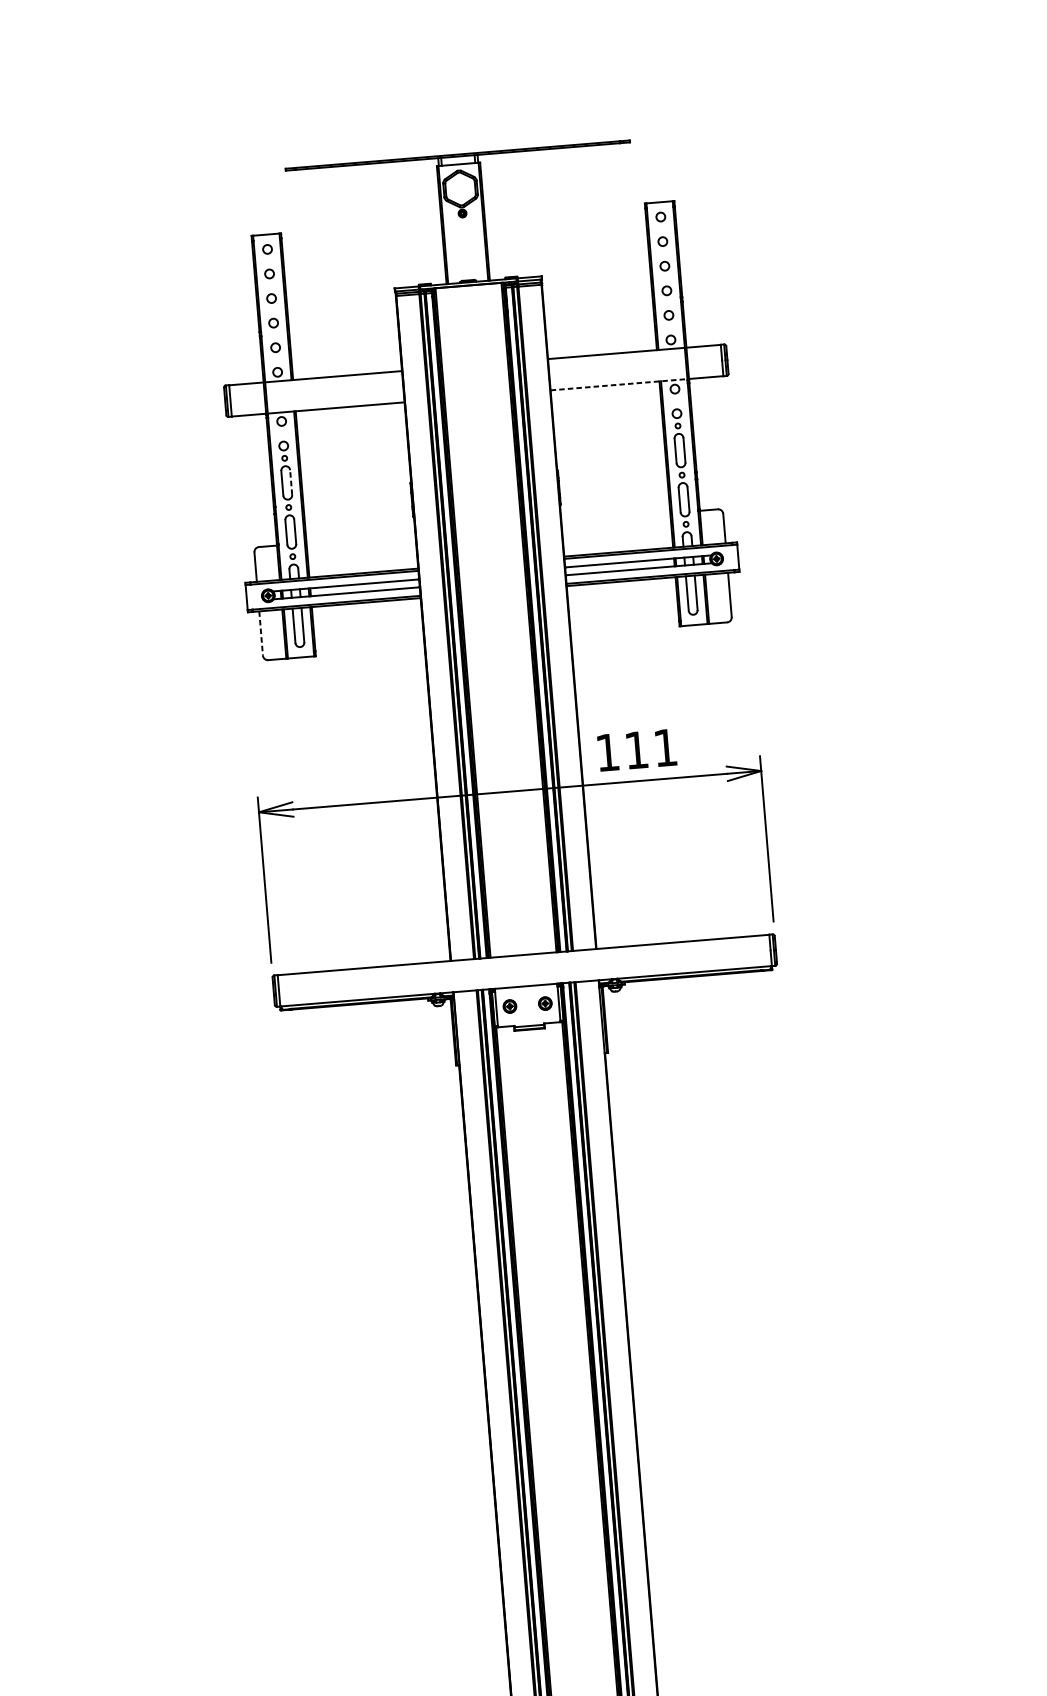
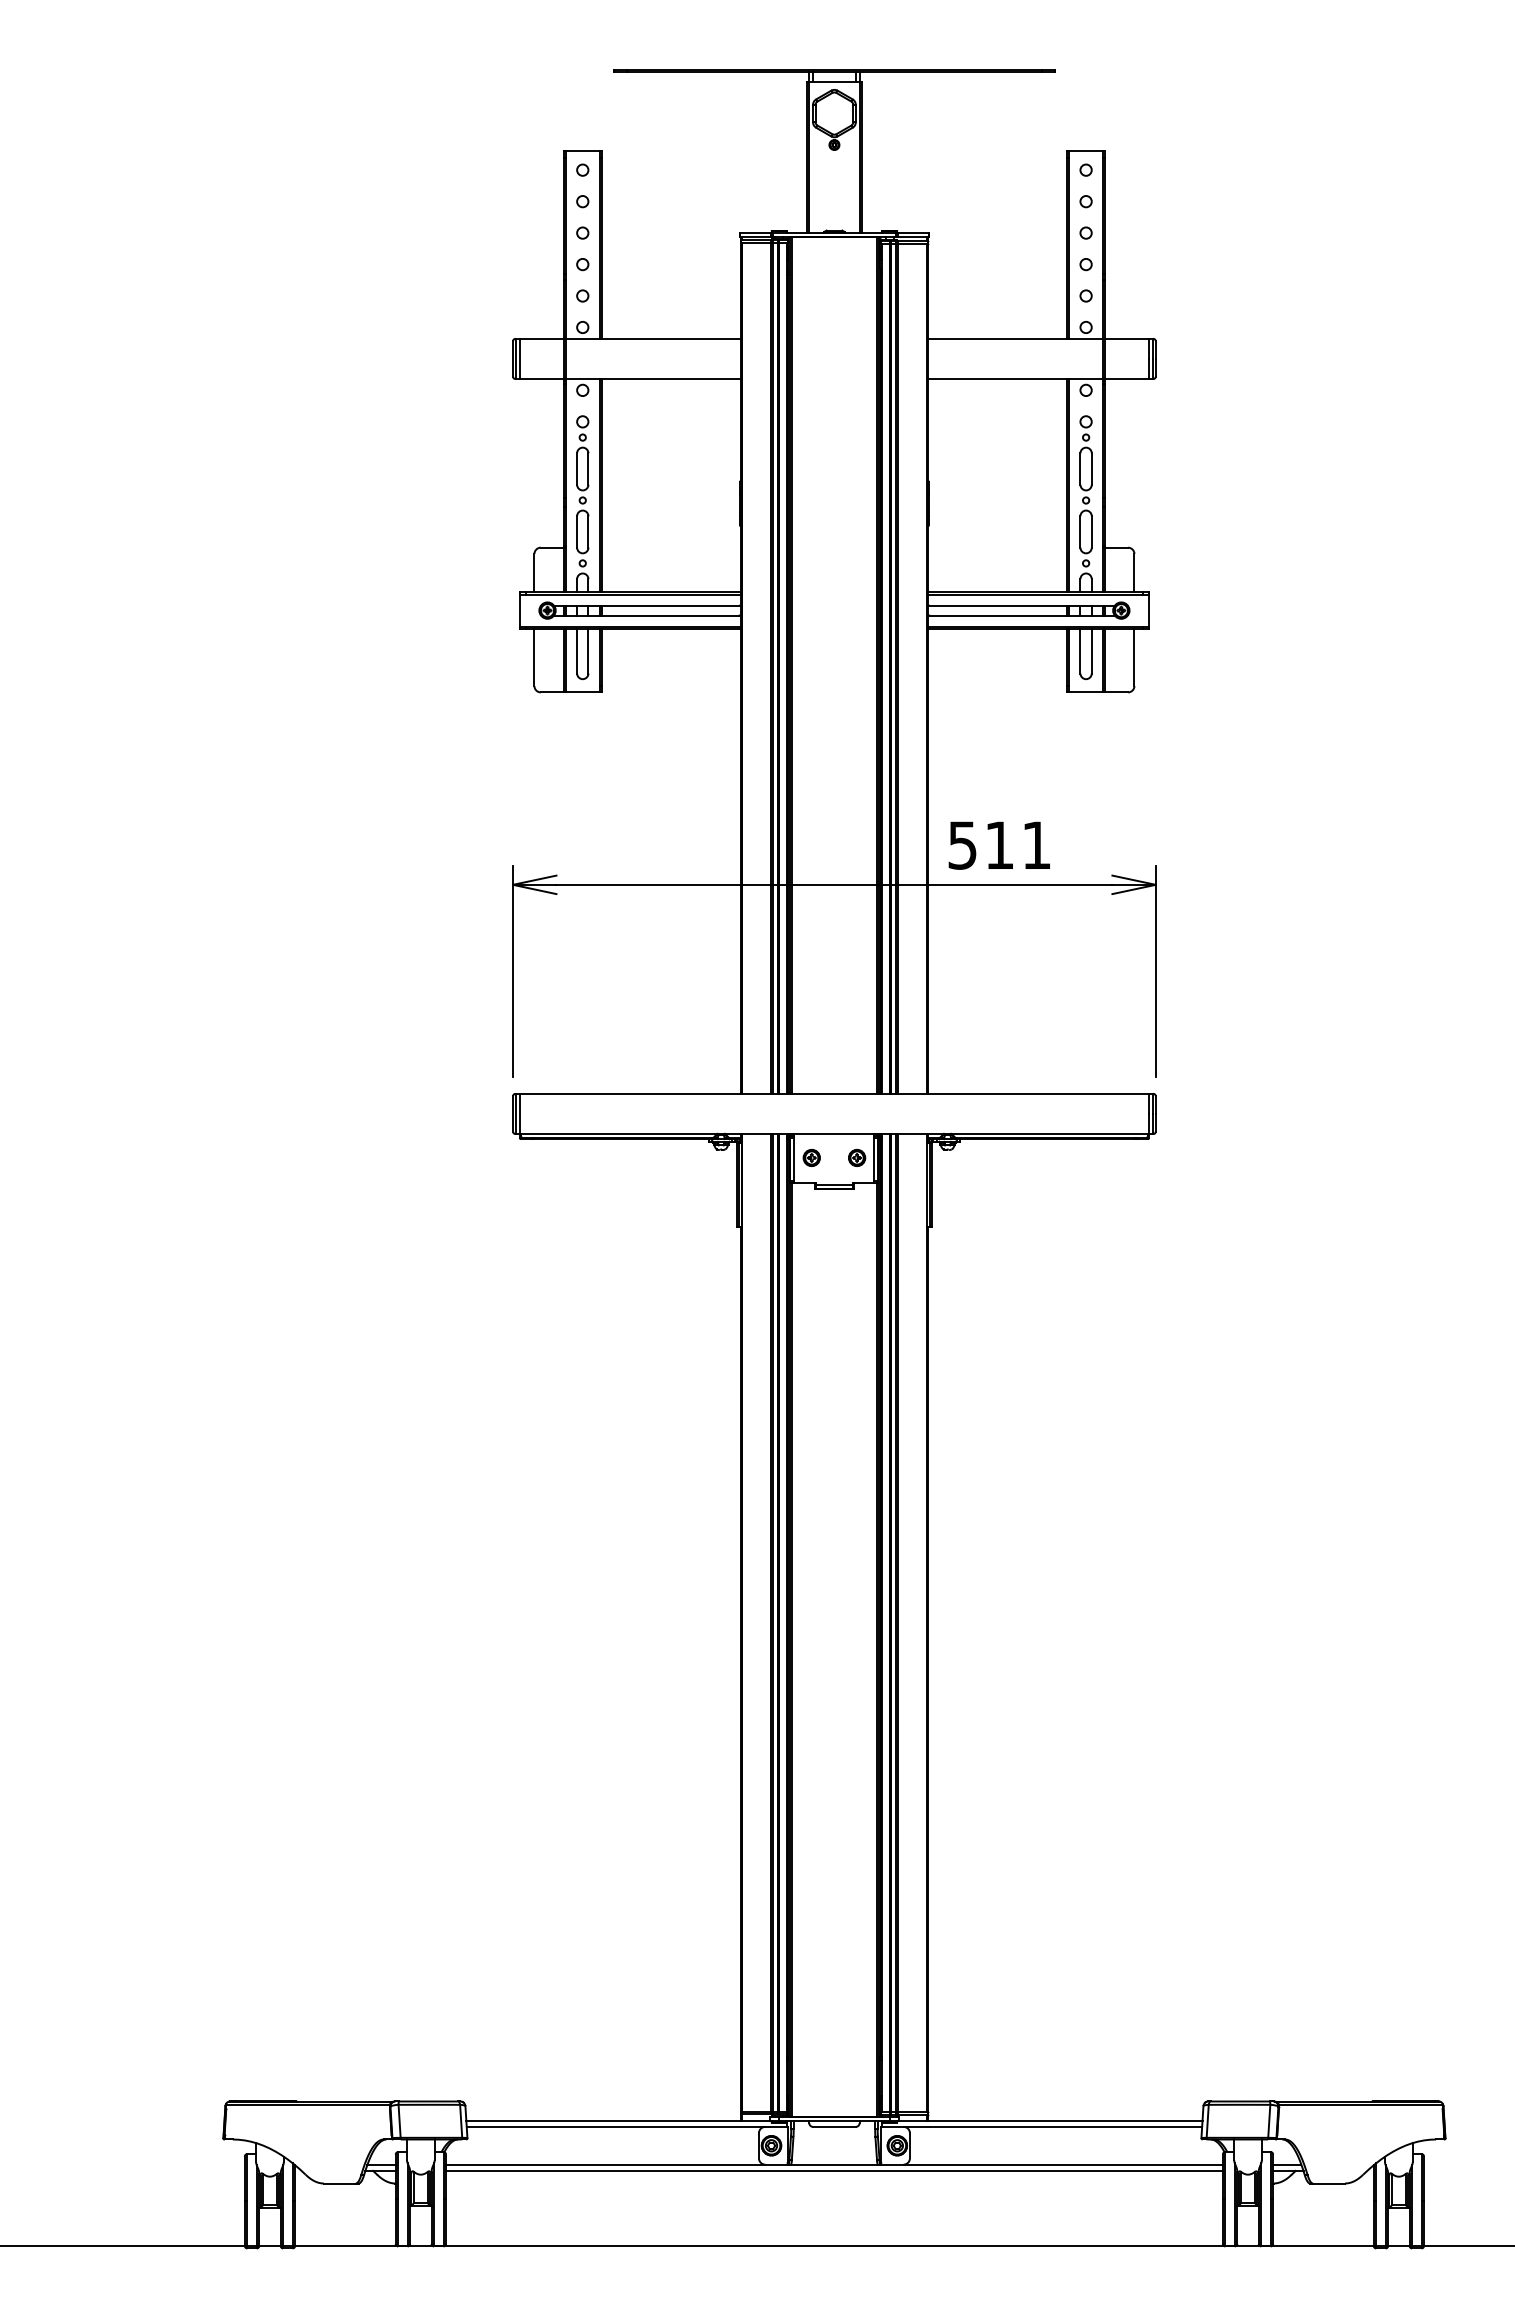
line: (619, 384) -> (1015, 378), dashed -> solid
line: (291, 482) -> (588, 469), dashed -> solid
line: (261, 634) -> (534, 658), dashed -> solid
text: (607, 752) -> (962, 845), 111 -> 511

